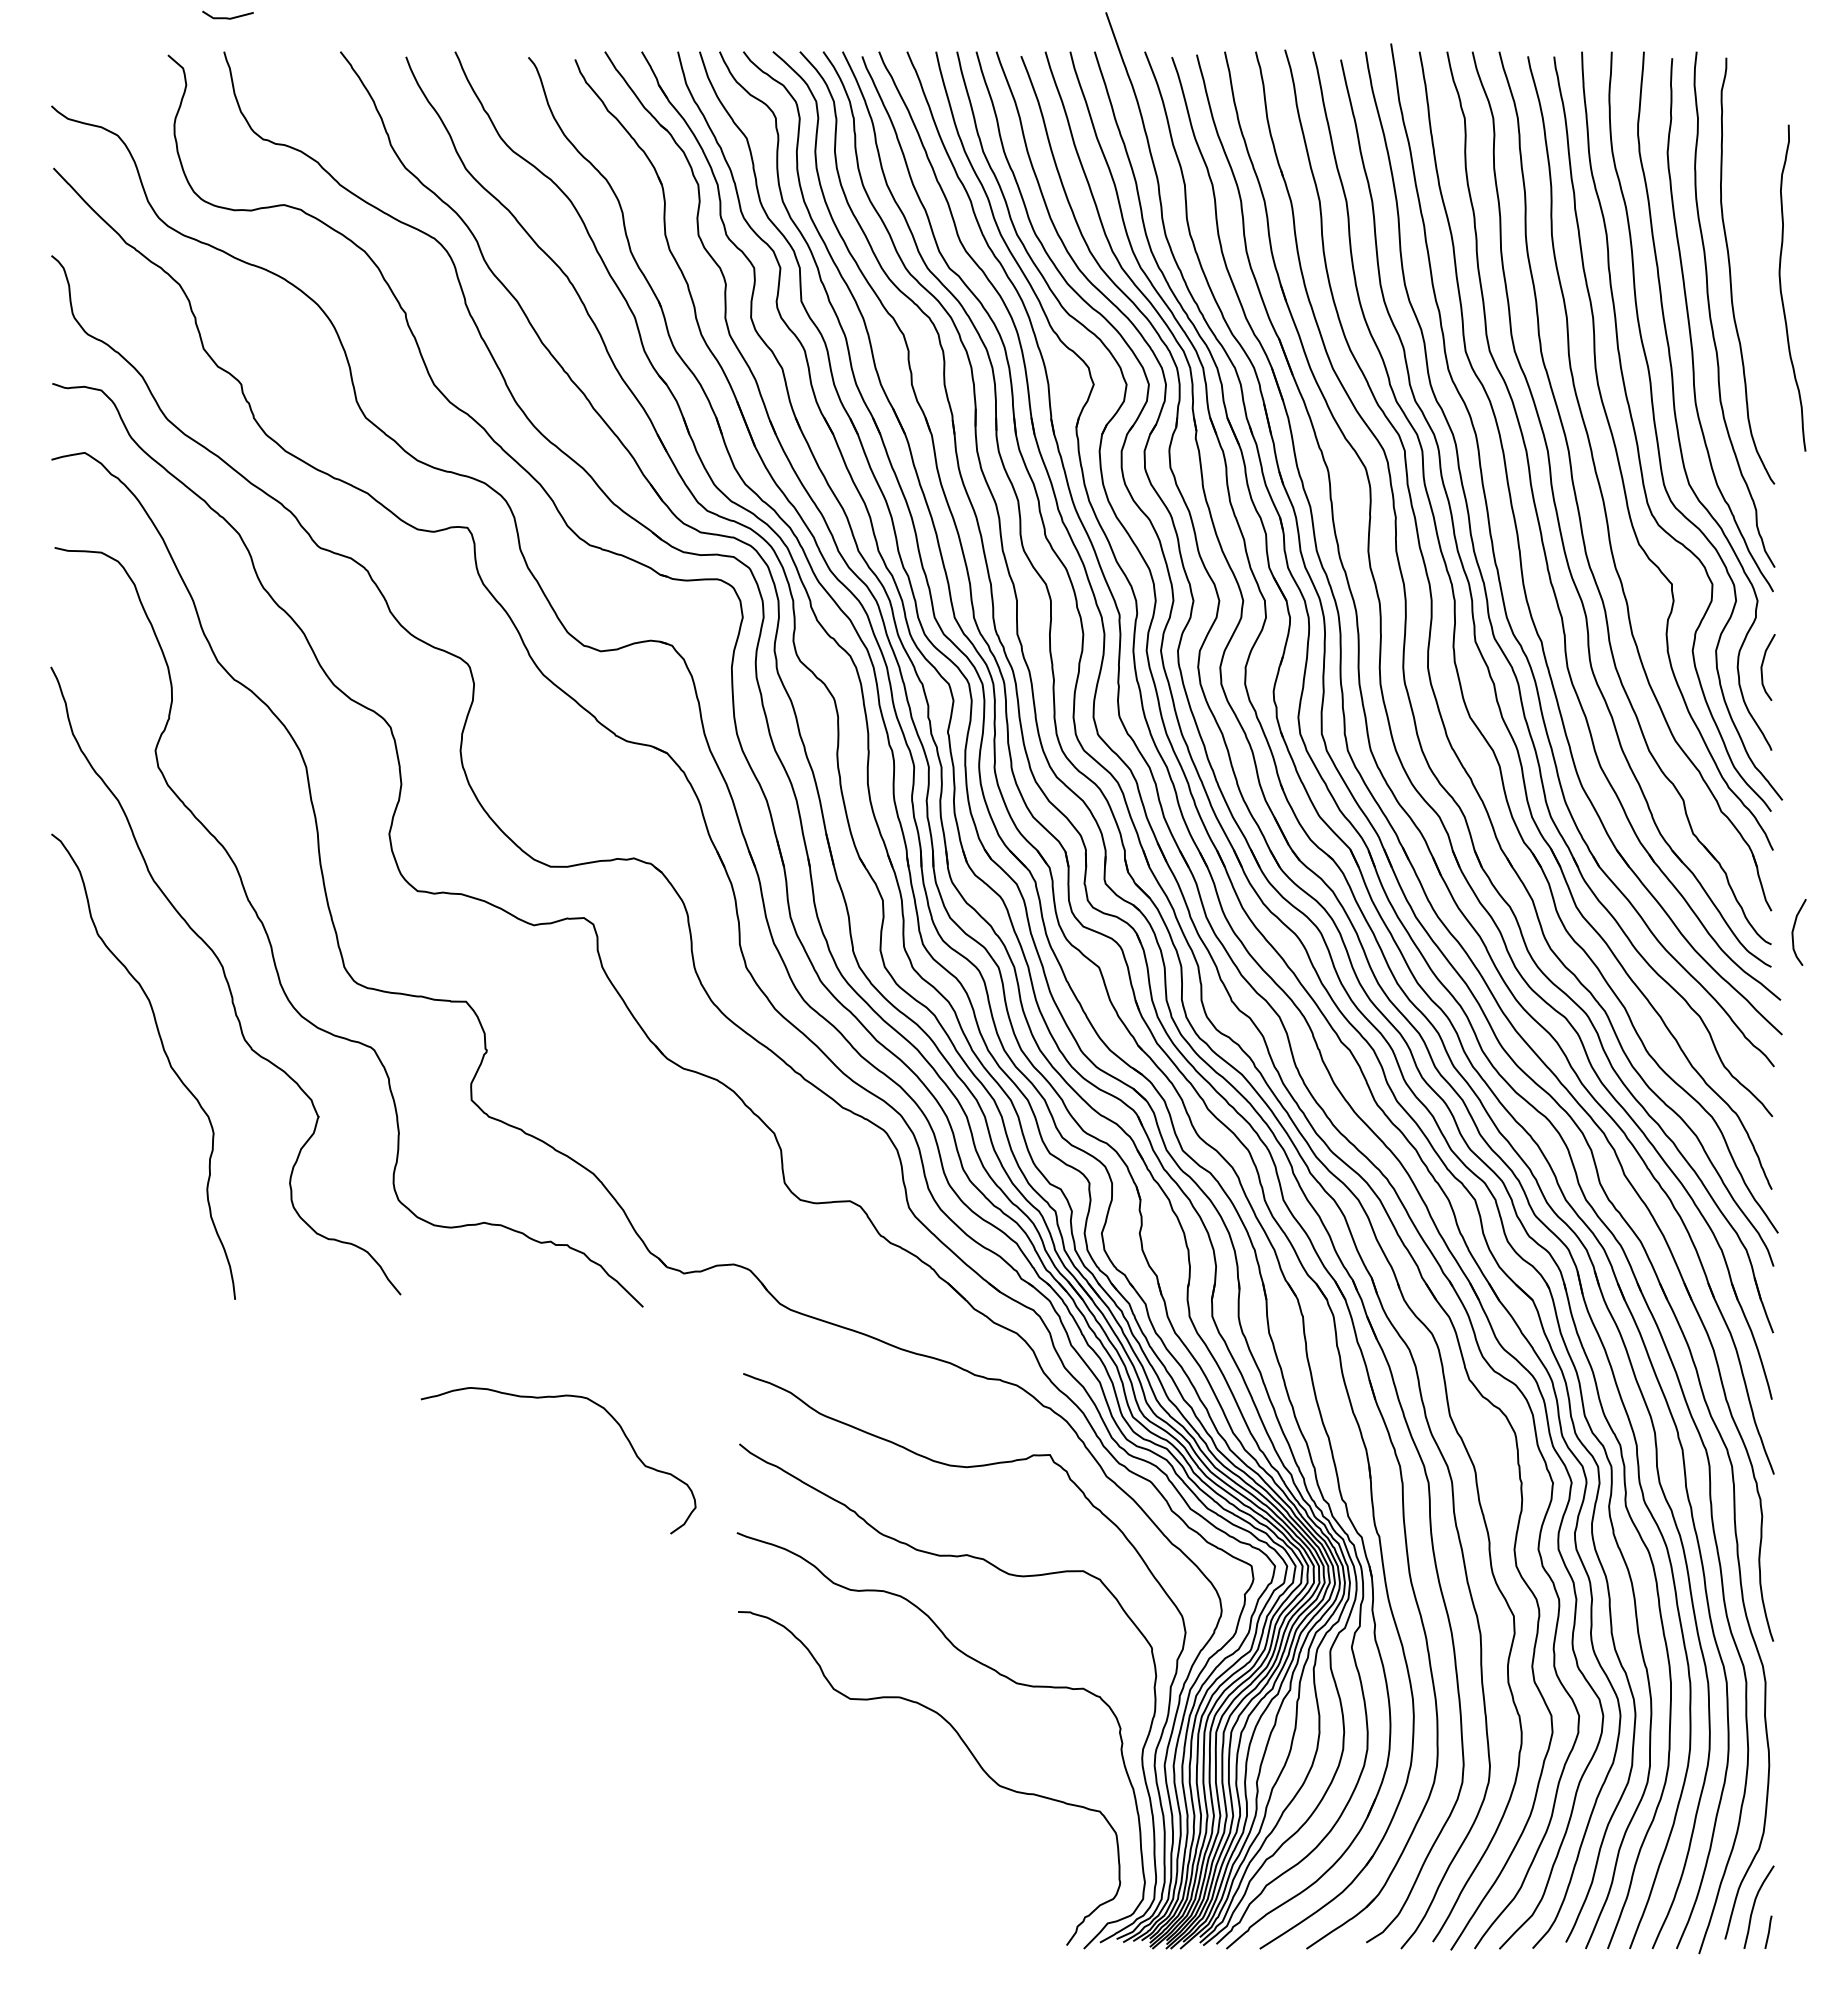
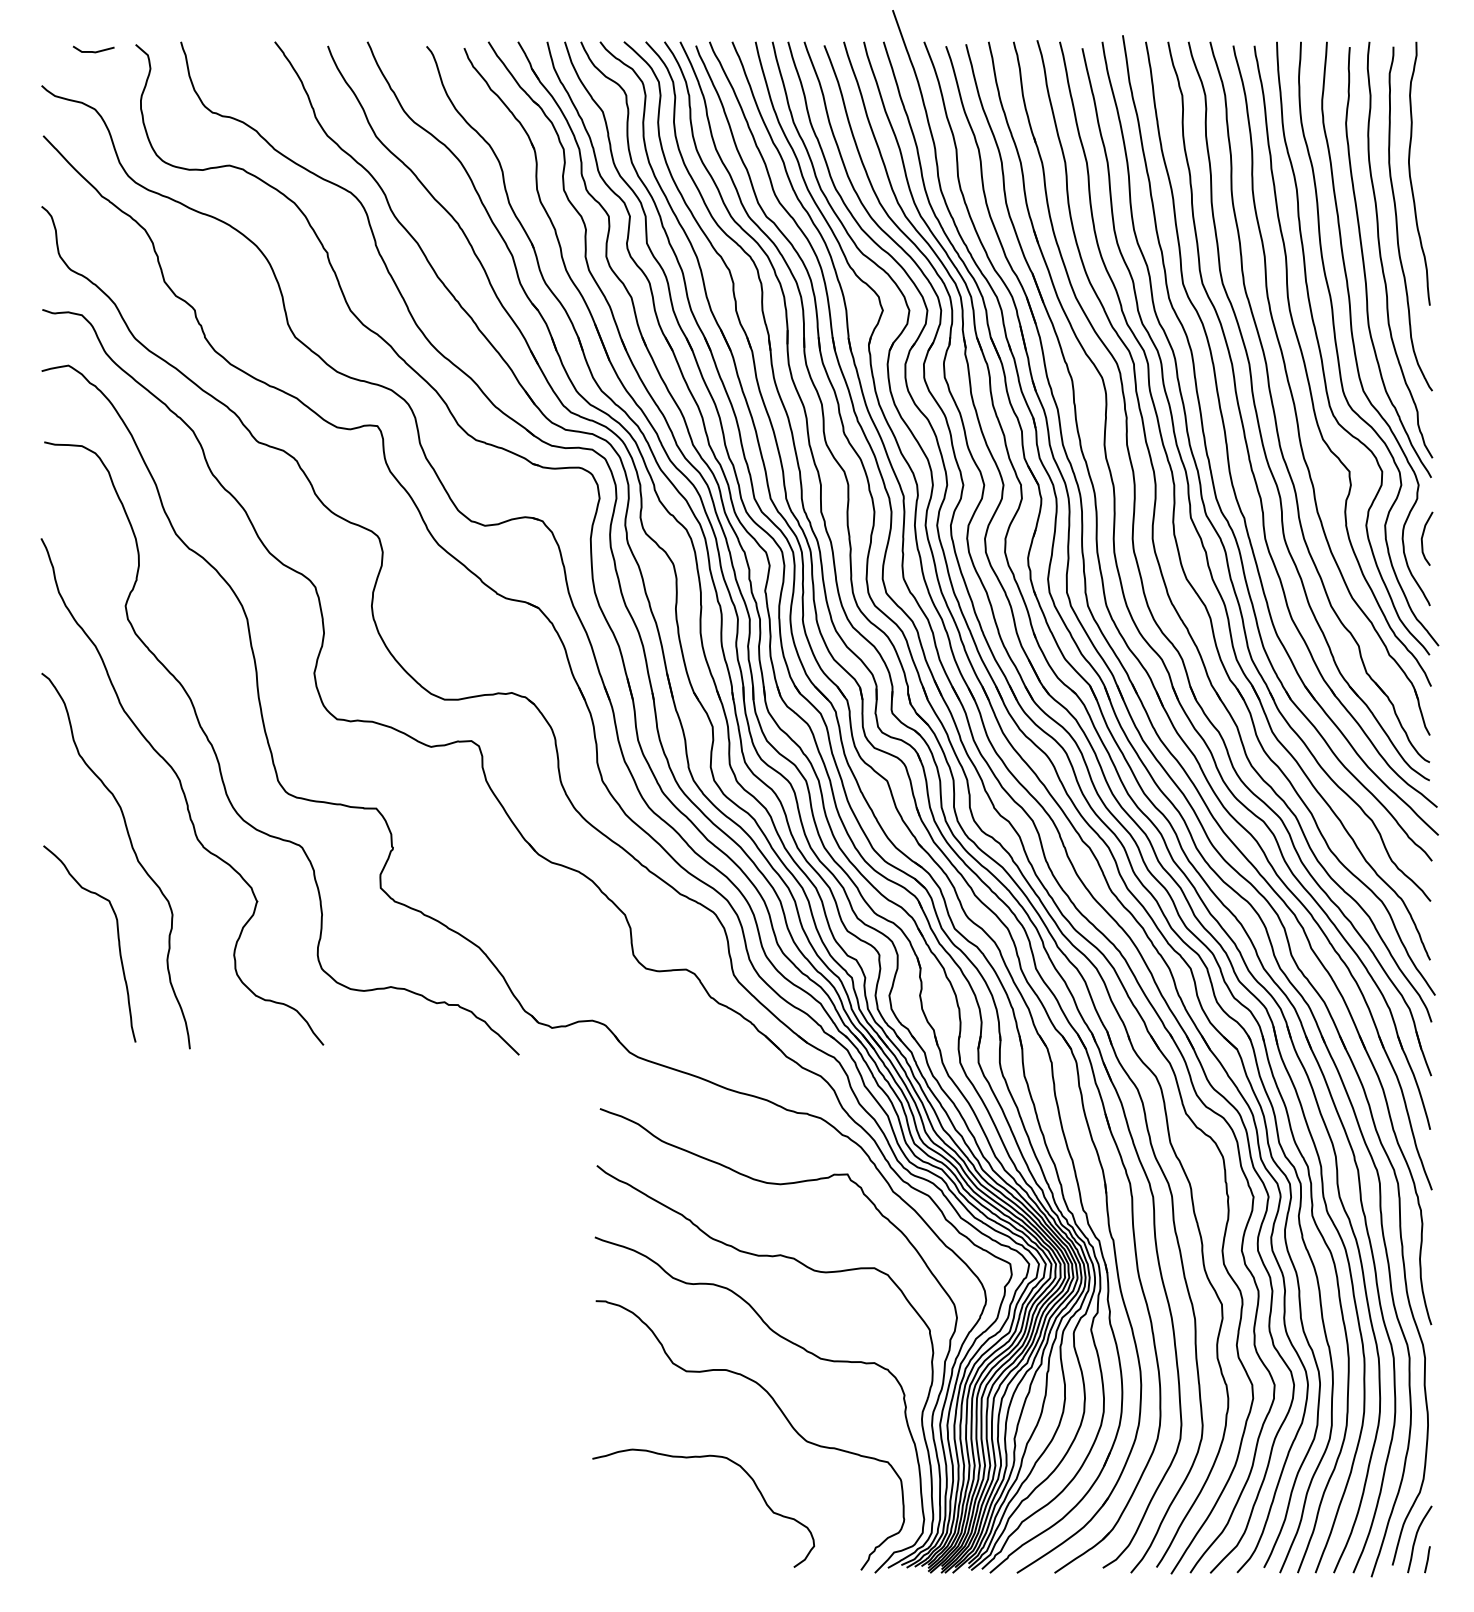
line: (227, 17) -> (93, 51), moved
curve: (1781, 287) -> (1410, 173), moved
curve: (1794, 929) -> (1448, 750), removed
curve: (146, 1169) -> (118, 944), added
curve: (558, 1397) -> (703, 1457), moved

